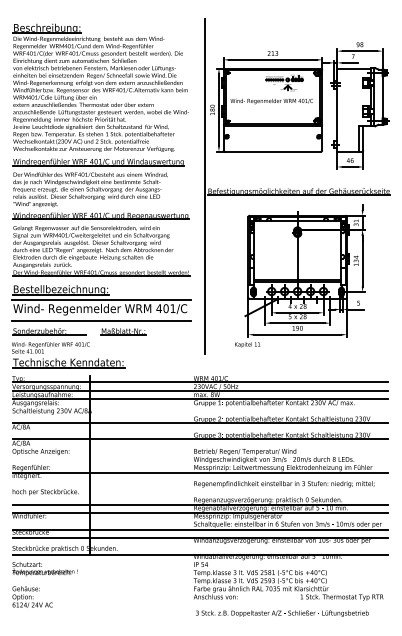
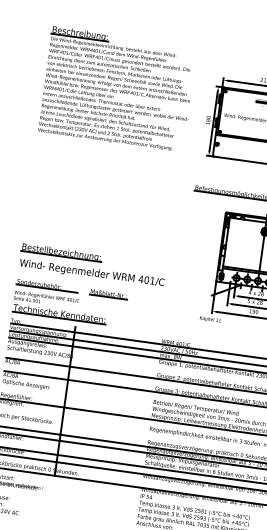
line: (204, 186) -> (192, 183), removed
part: (101, 217) -> (103, 196), removed
line: (101, 299) -> (94, 265), removed
line: (101, 320) -> (91, 282), removed

